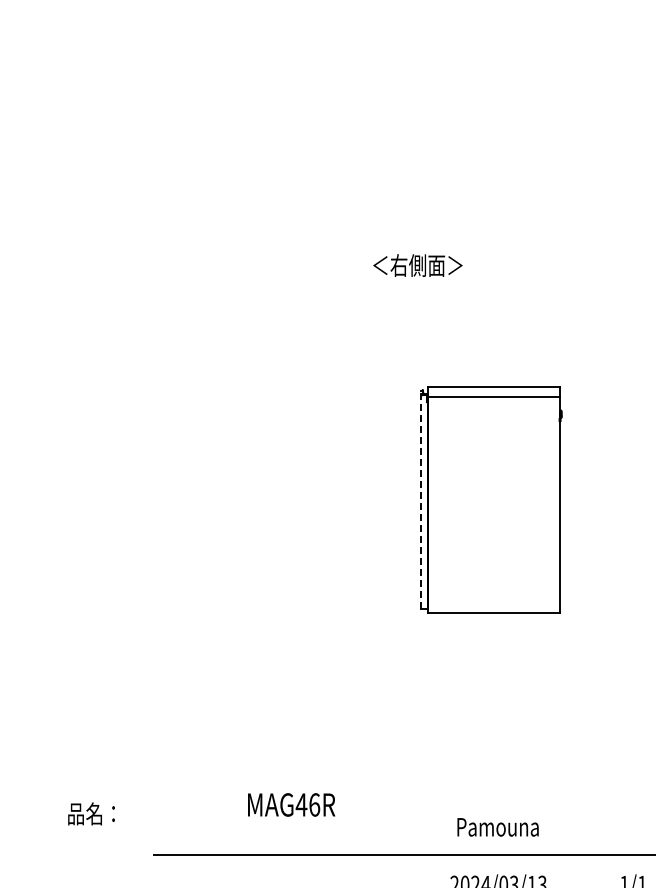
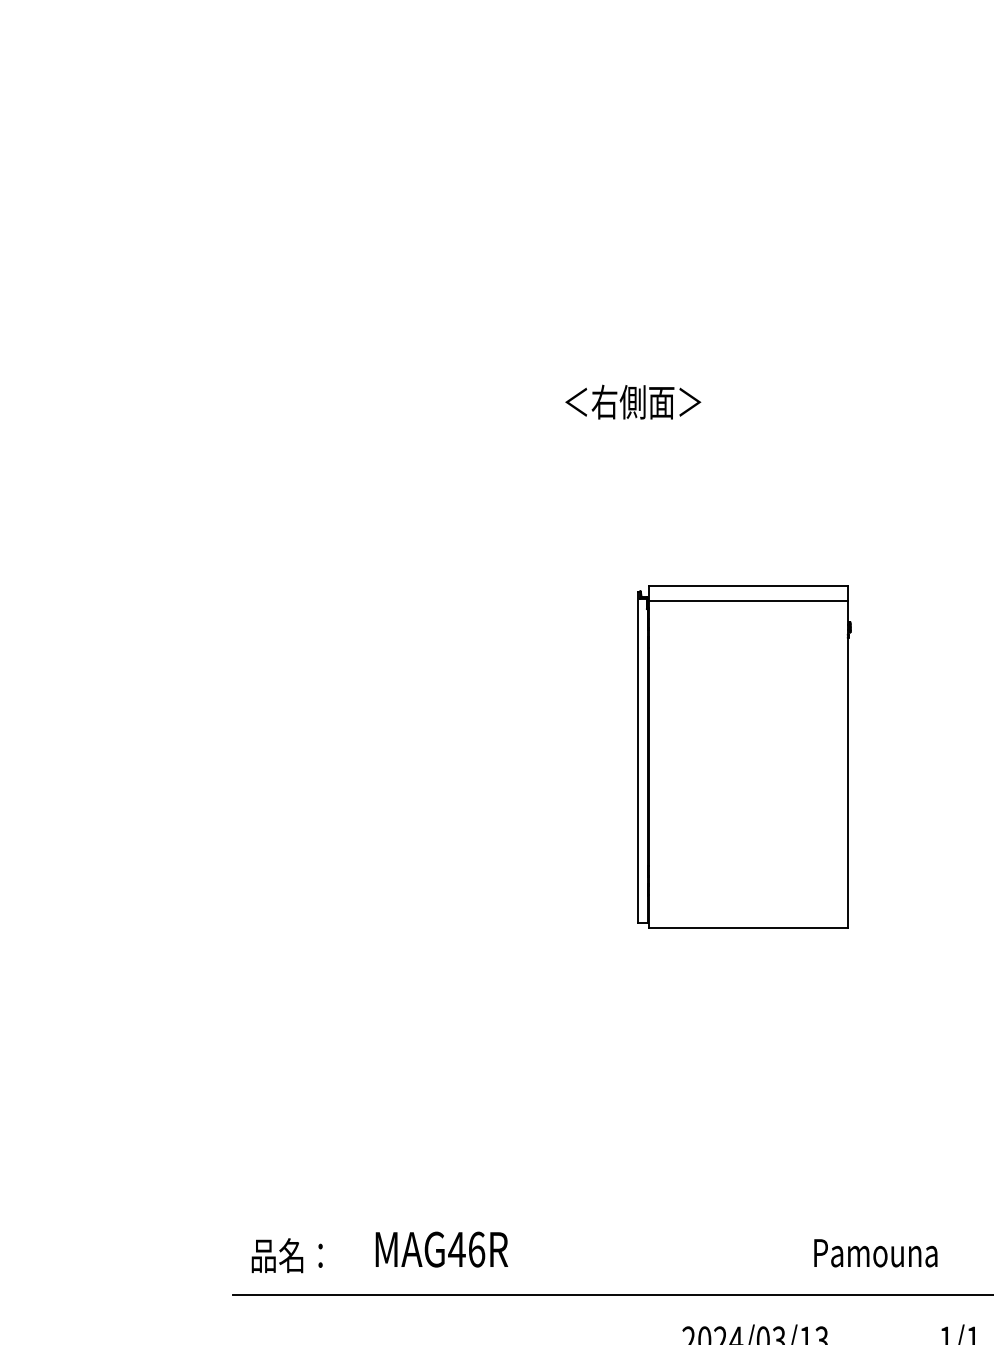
line: (421, 499) -> (638, 756), dashed -> solid
text: (291, 804) -> (441, 1248), moved
text: (91, 813) -> (287, 1254), moved
text: (497, 827) -> (874, 1253), moved

